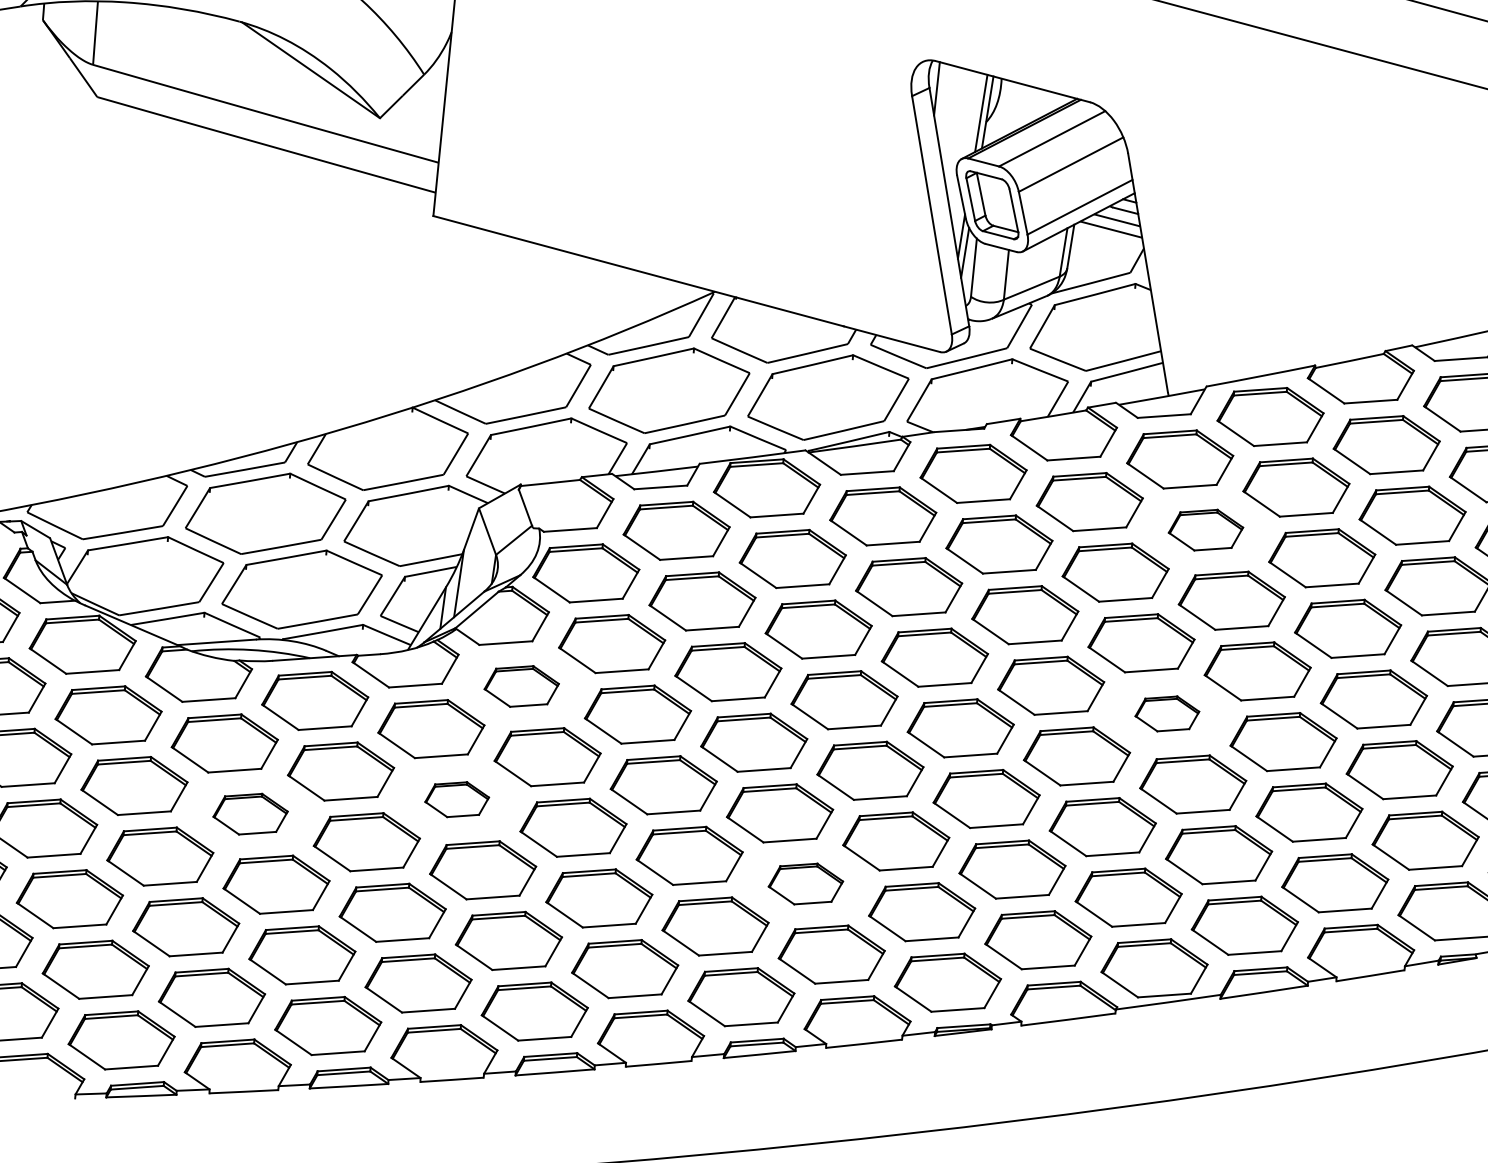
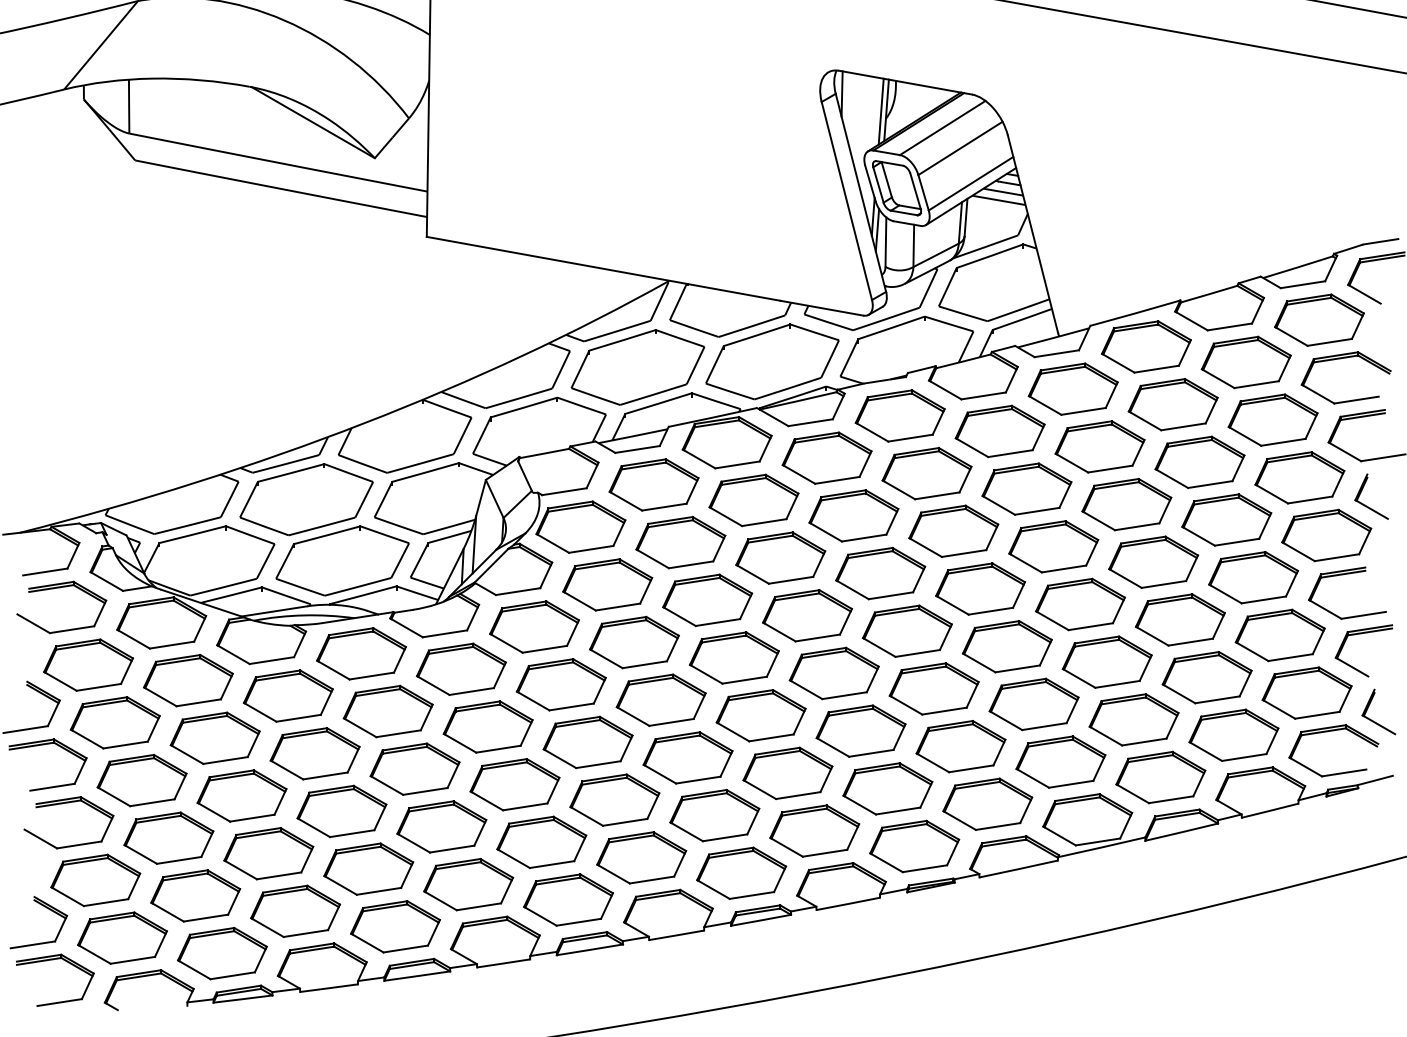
part: (1205, 529) -> (1099, 446), size x1.43
part: (521, 685) -> (534, 626), size x1.43
part: (1167, 713) -> (1080, 604), size x1.67
part: (456, 799) -> (487, 726), size x1.67
part: (249, 813) -> (314, 753), size x1.43
part: (805, 884) -> (787, 773), size x1.43

